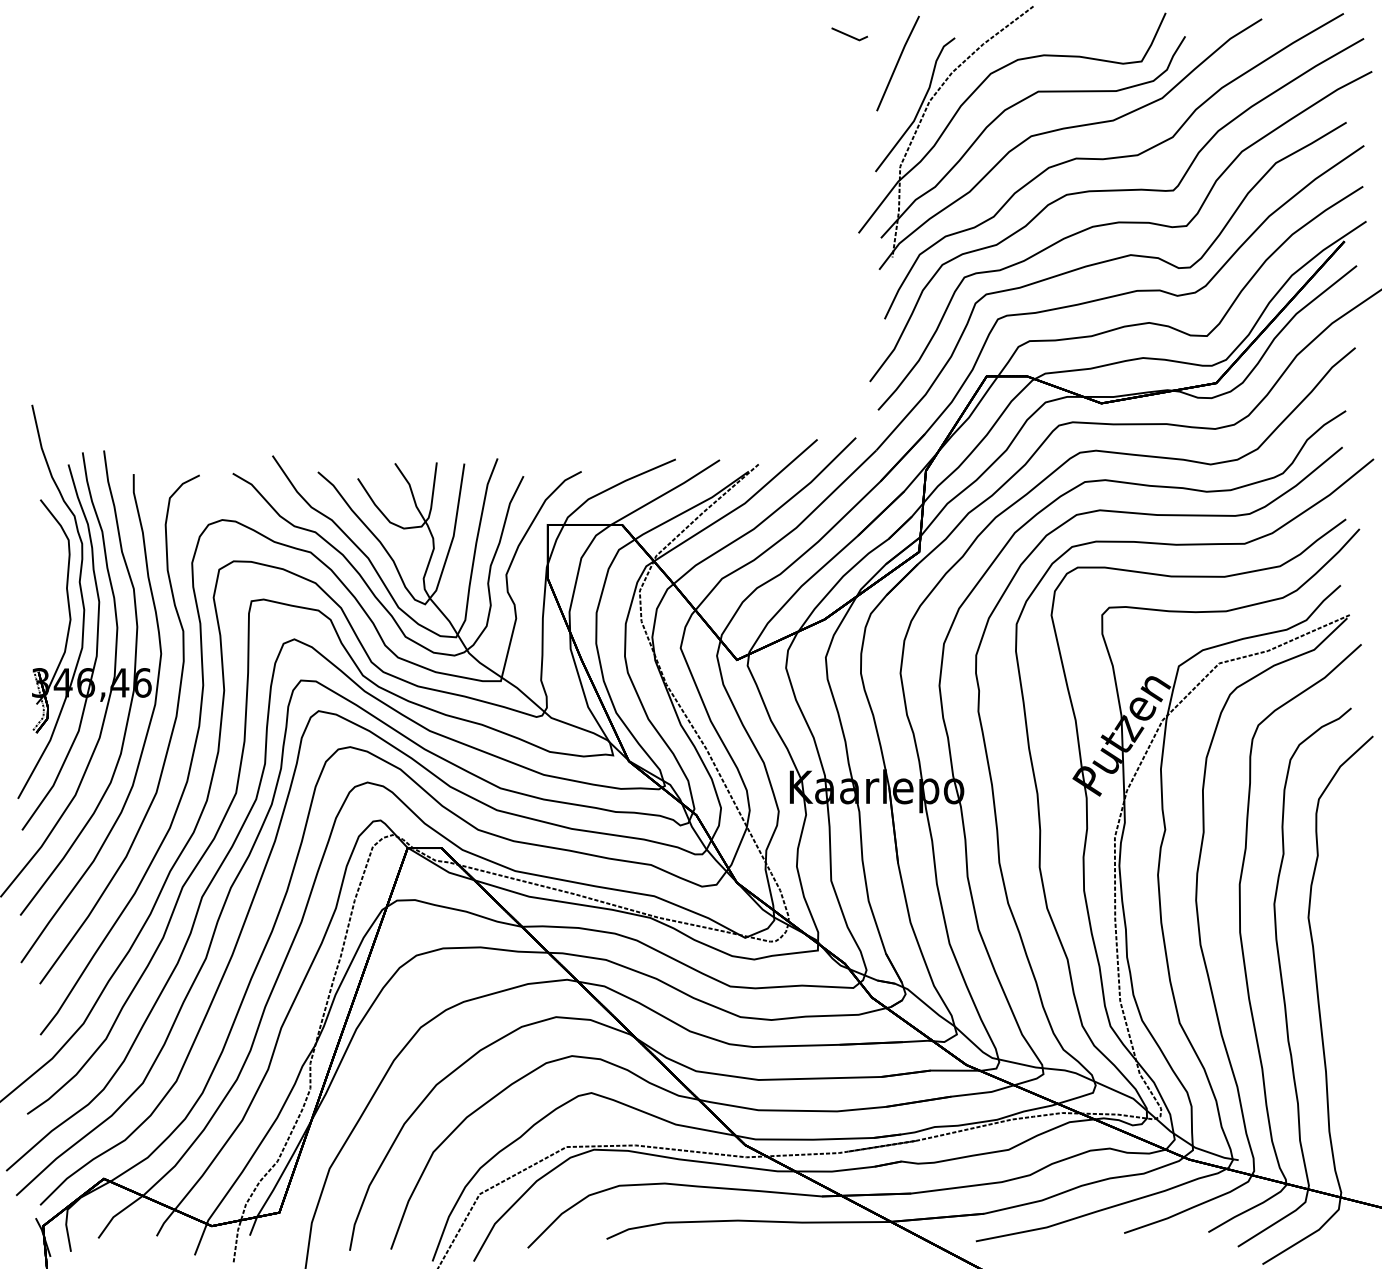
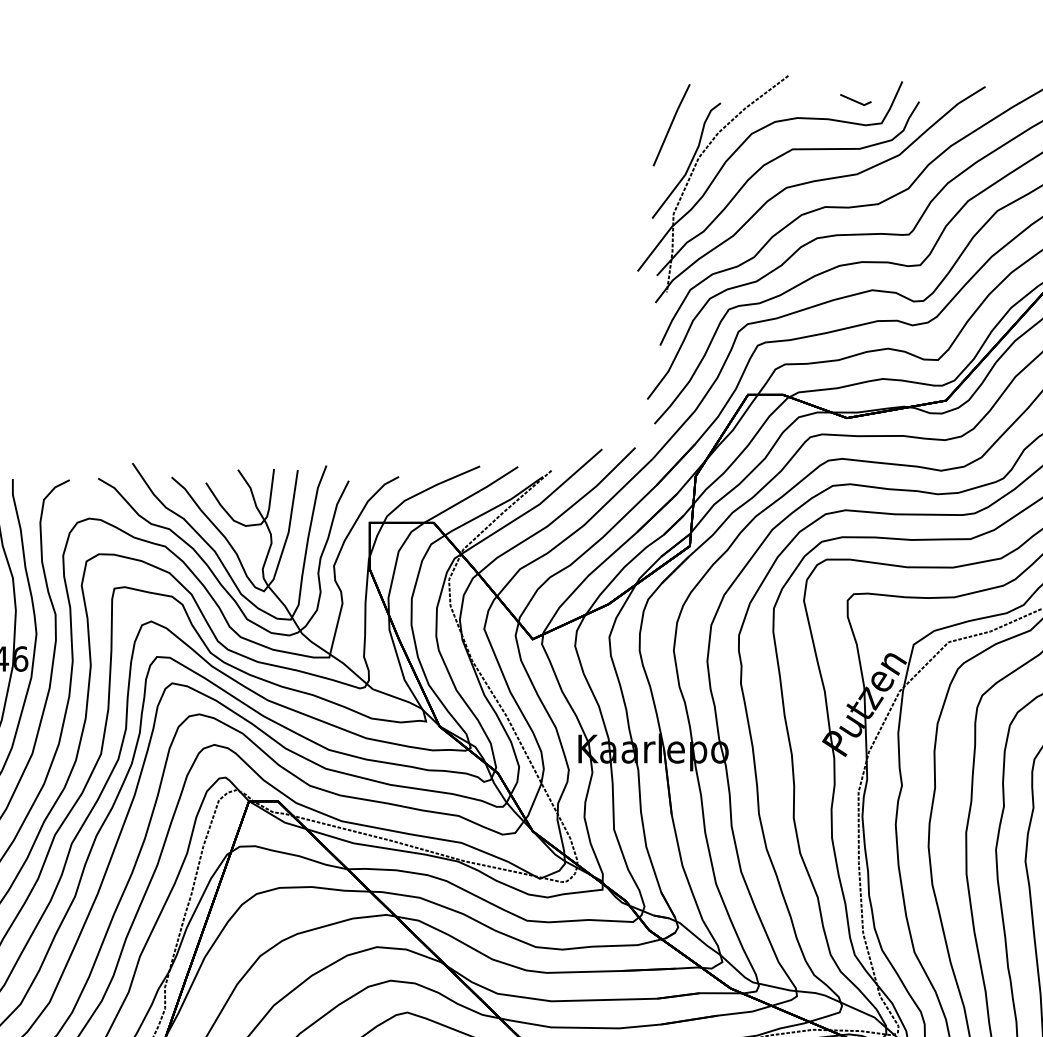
line: (848, 34) -> (854, 100), moved

